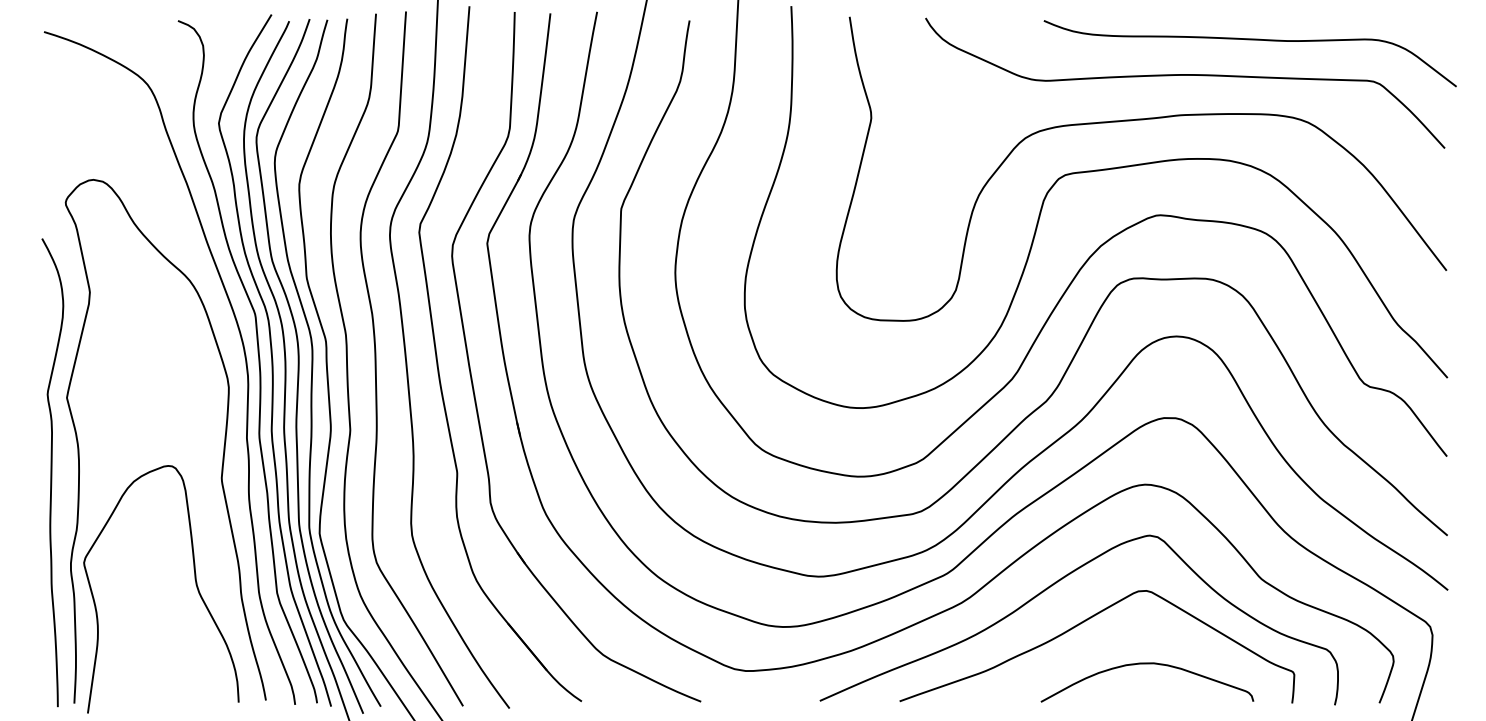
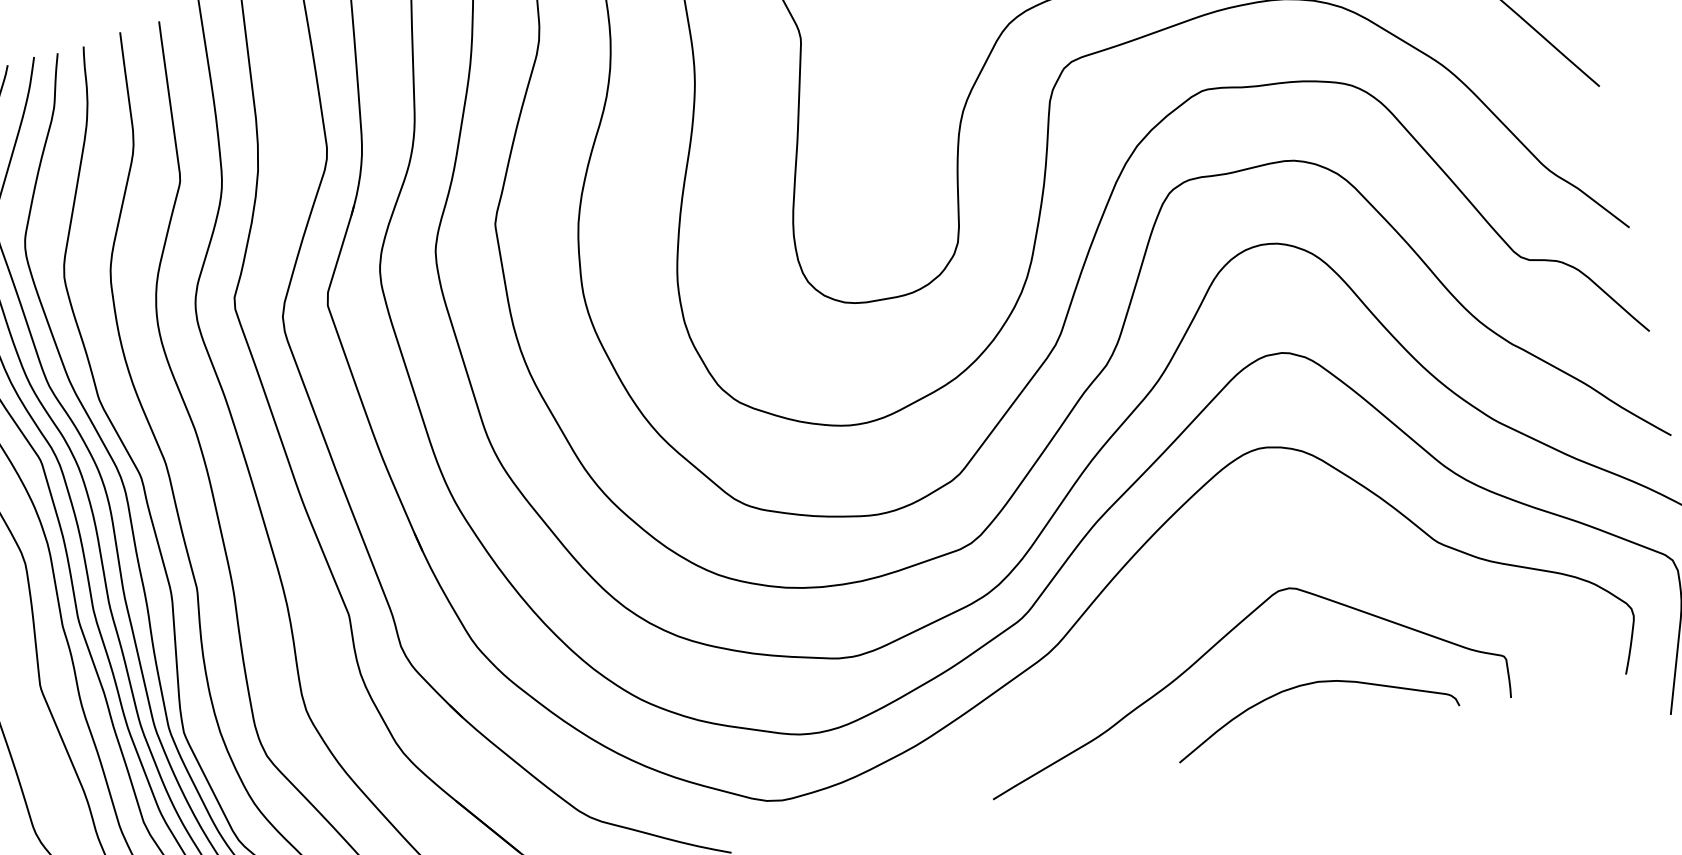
curve: (1055, 584) -> (1167, 604), removed

